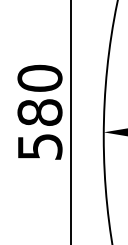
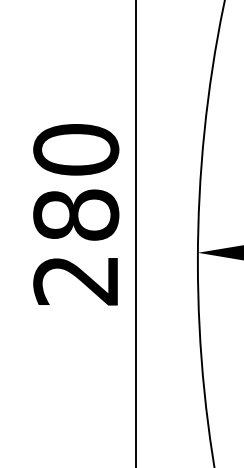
text: (39, 146) -> (75, 279), 580 -> 280

